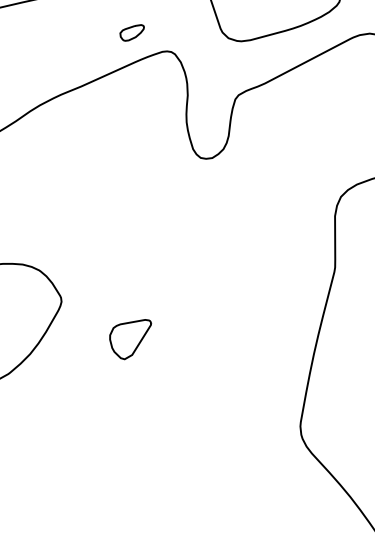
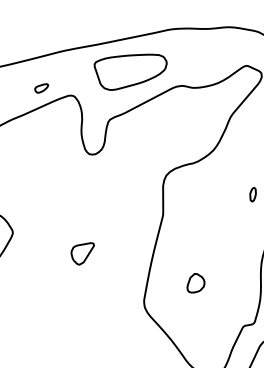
part: (131, 33) -> (41, 88), moved
part: (130, 338) -> (82, 253), moved

